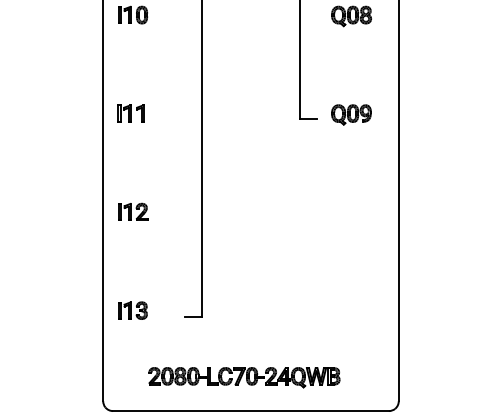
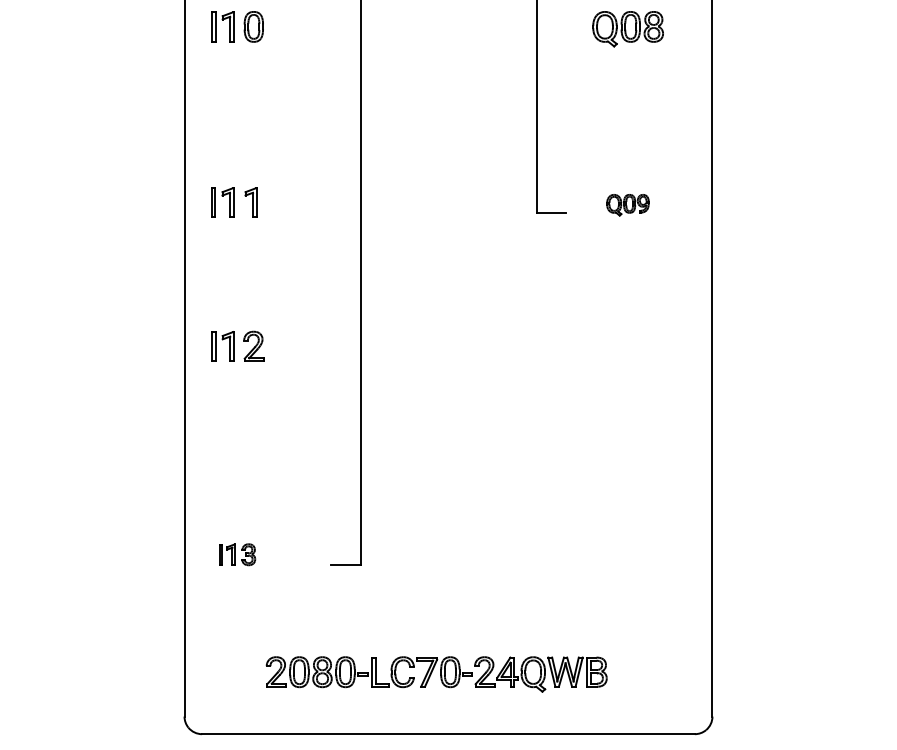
part: (351, 114) -> (628, 204), size x0.6
part: (133, 211) -> (238, 345), moved
part: (132, 310) -> (236, 554), size x0.7

